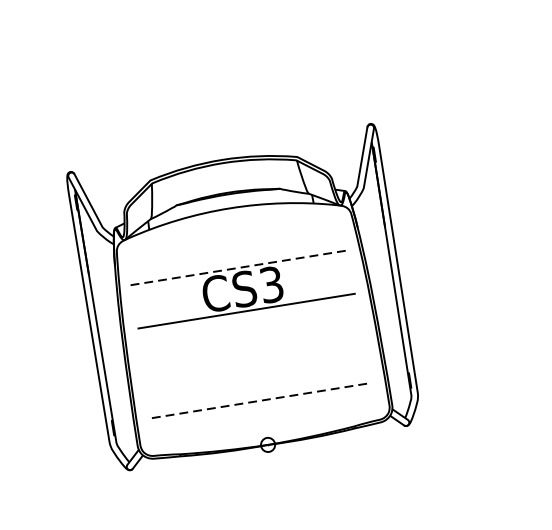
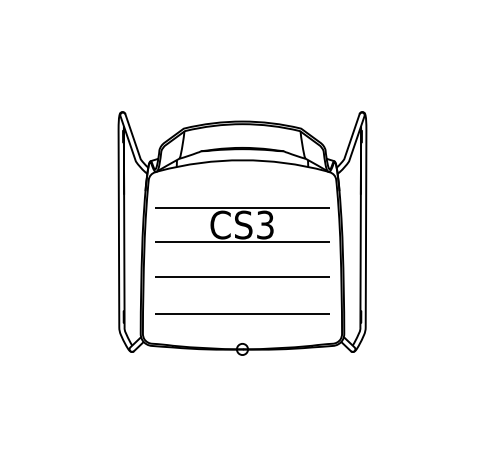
line: (239, 267) -> (242, 207), dashed -> solid
line: (253, 353) -> (242, 276), added
line: (261, 401) -> (242, 314), dashed -> solid

